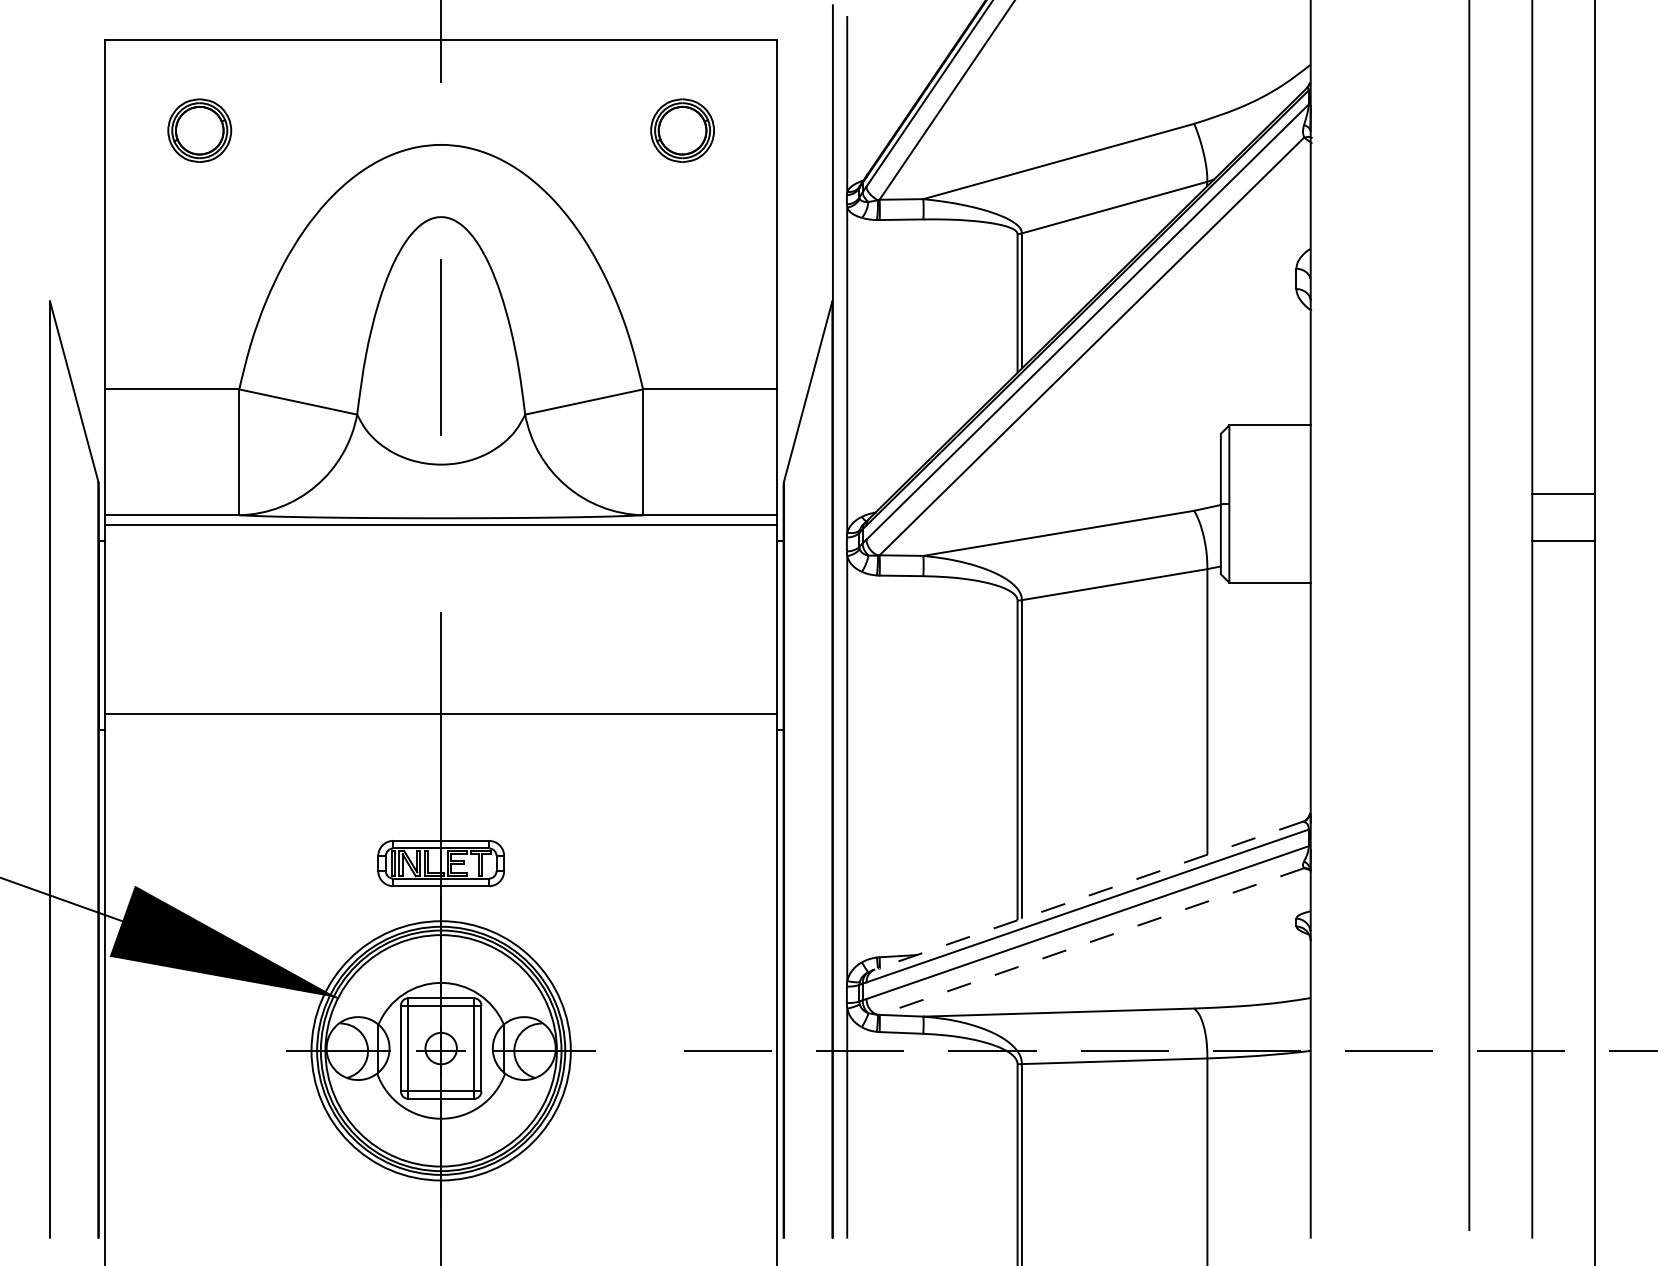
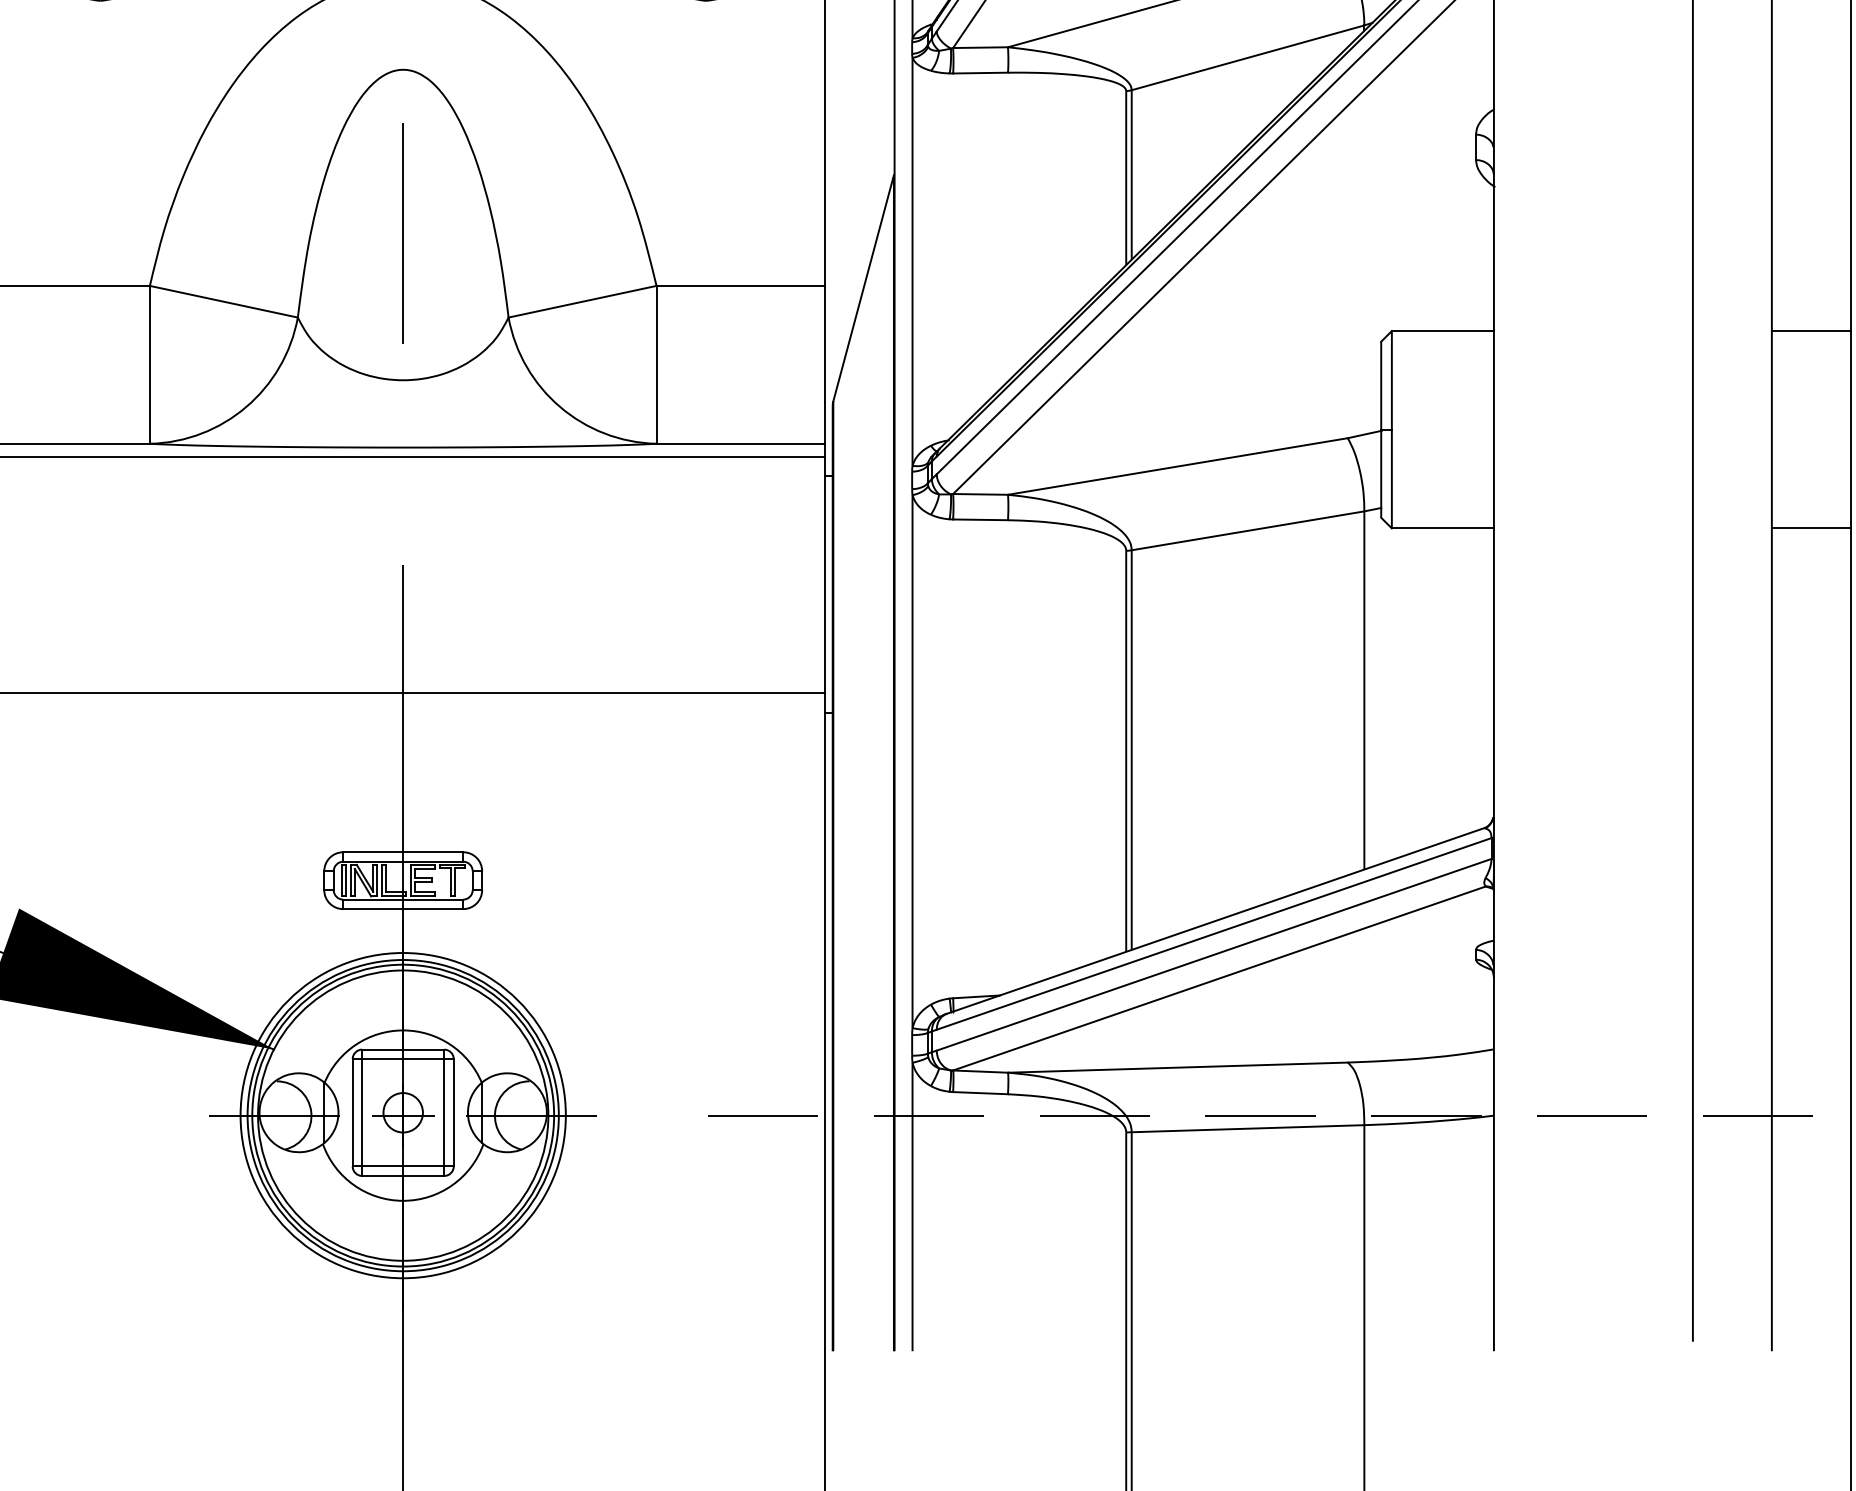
line: (1563, 494) -> (1811, 331), moved
line: (1563, 540) -> (1811, 528), moved
line: (1088, 895) -> (1215, 920), dashed -> solid
line: (1091, 941) -> (1218, 978), dashed -> solid

